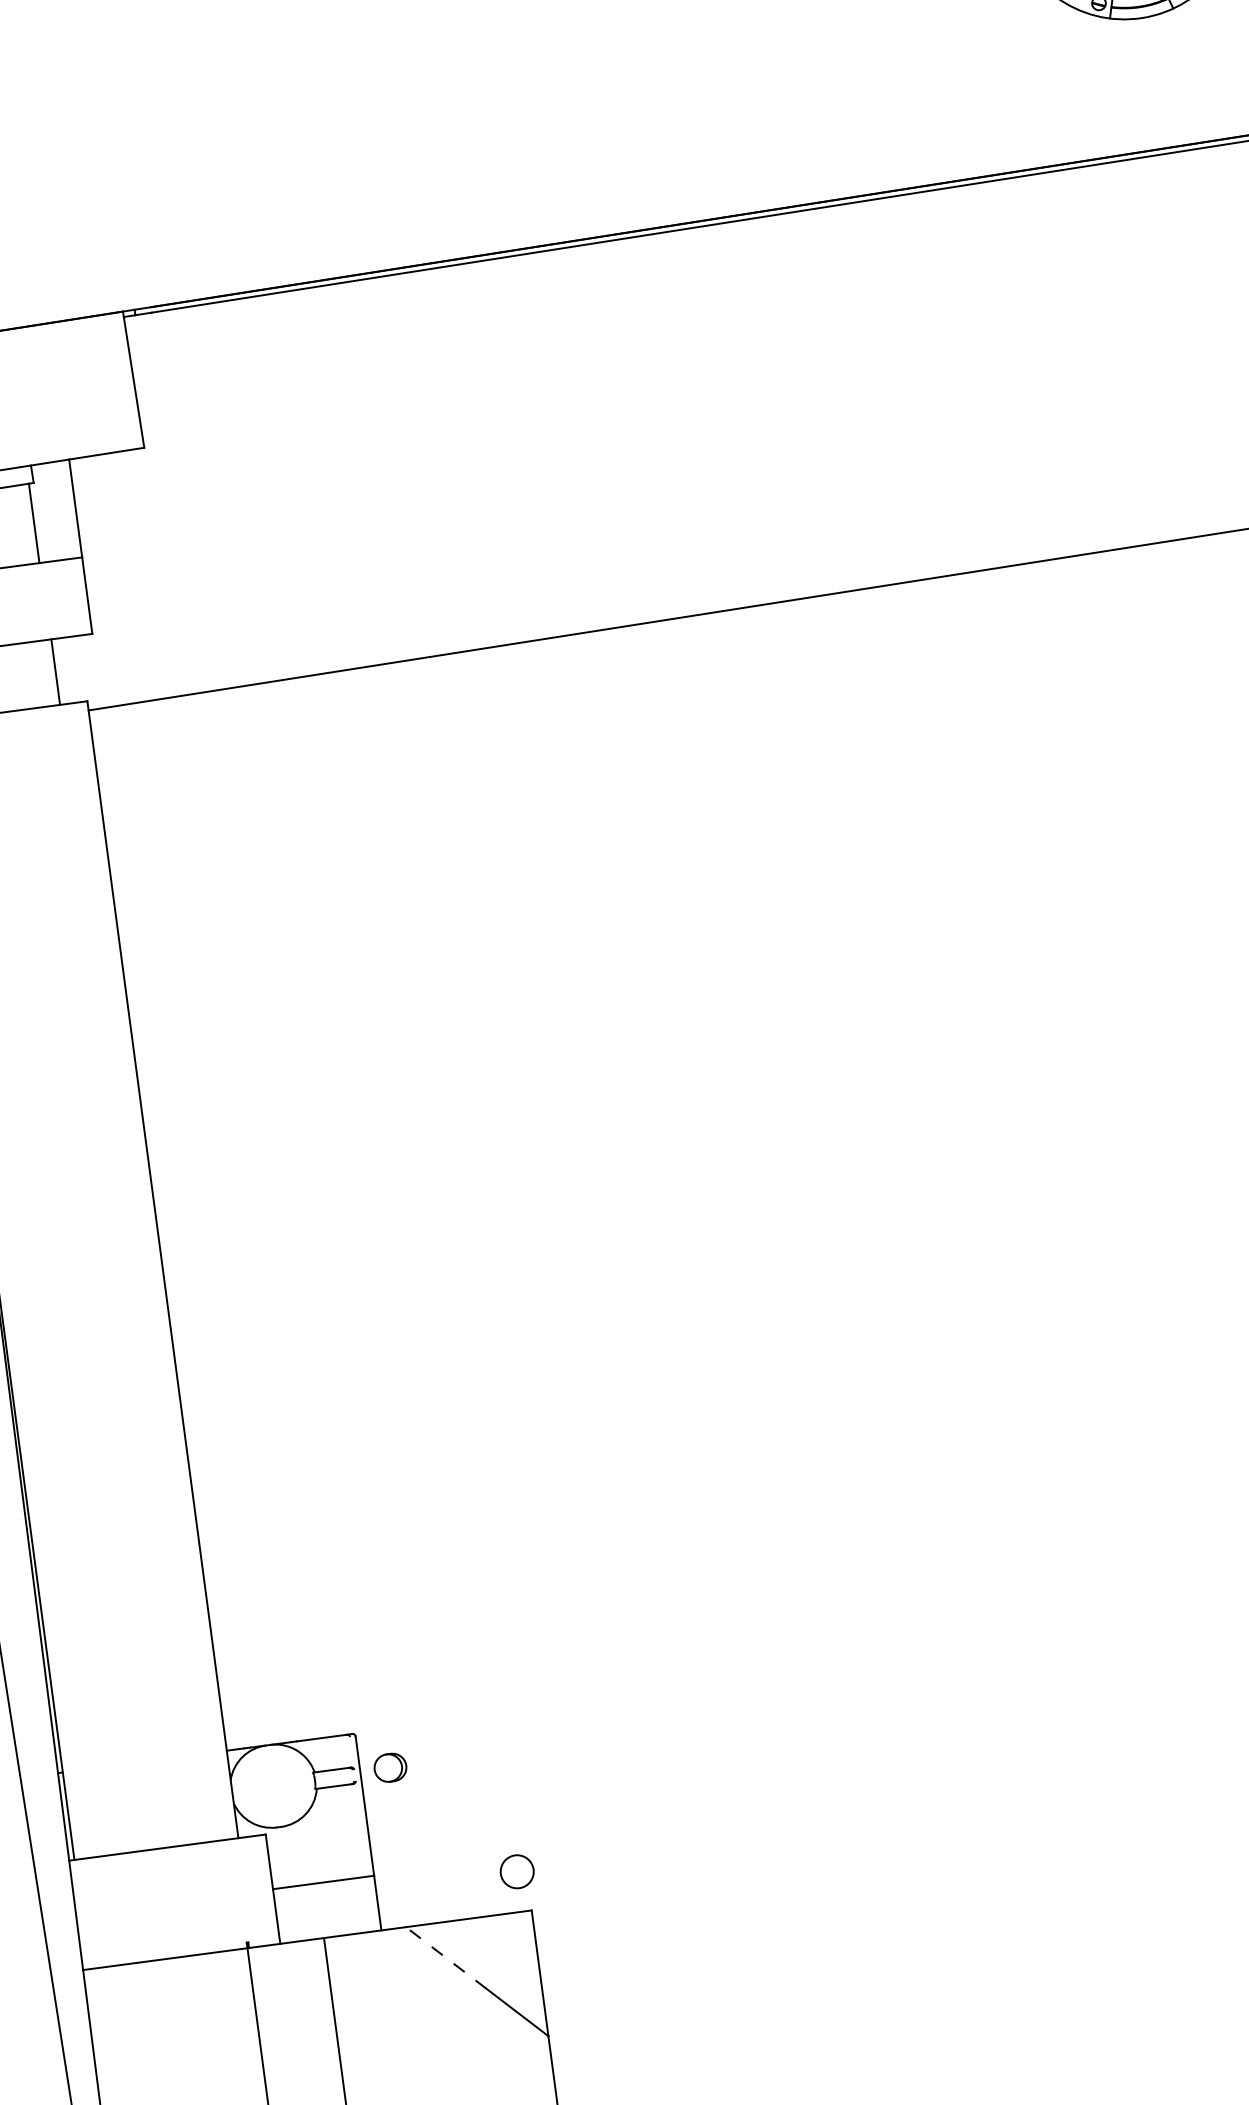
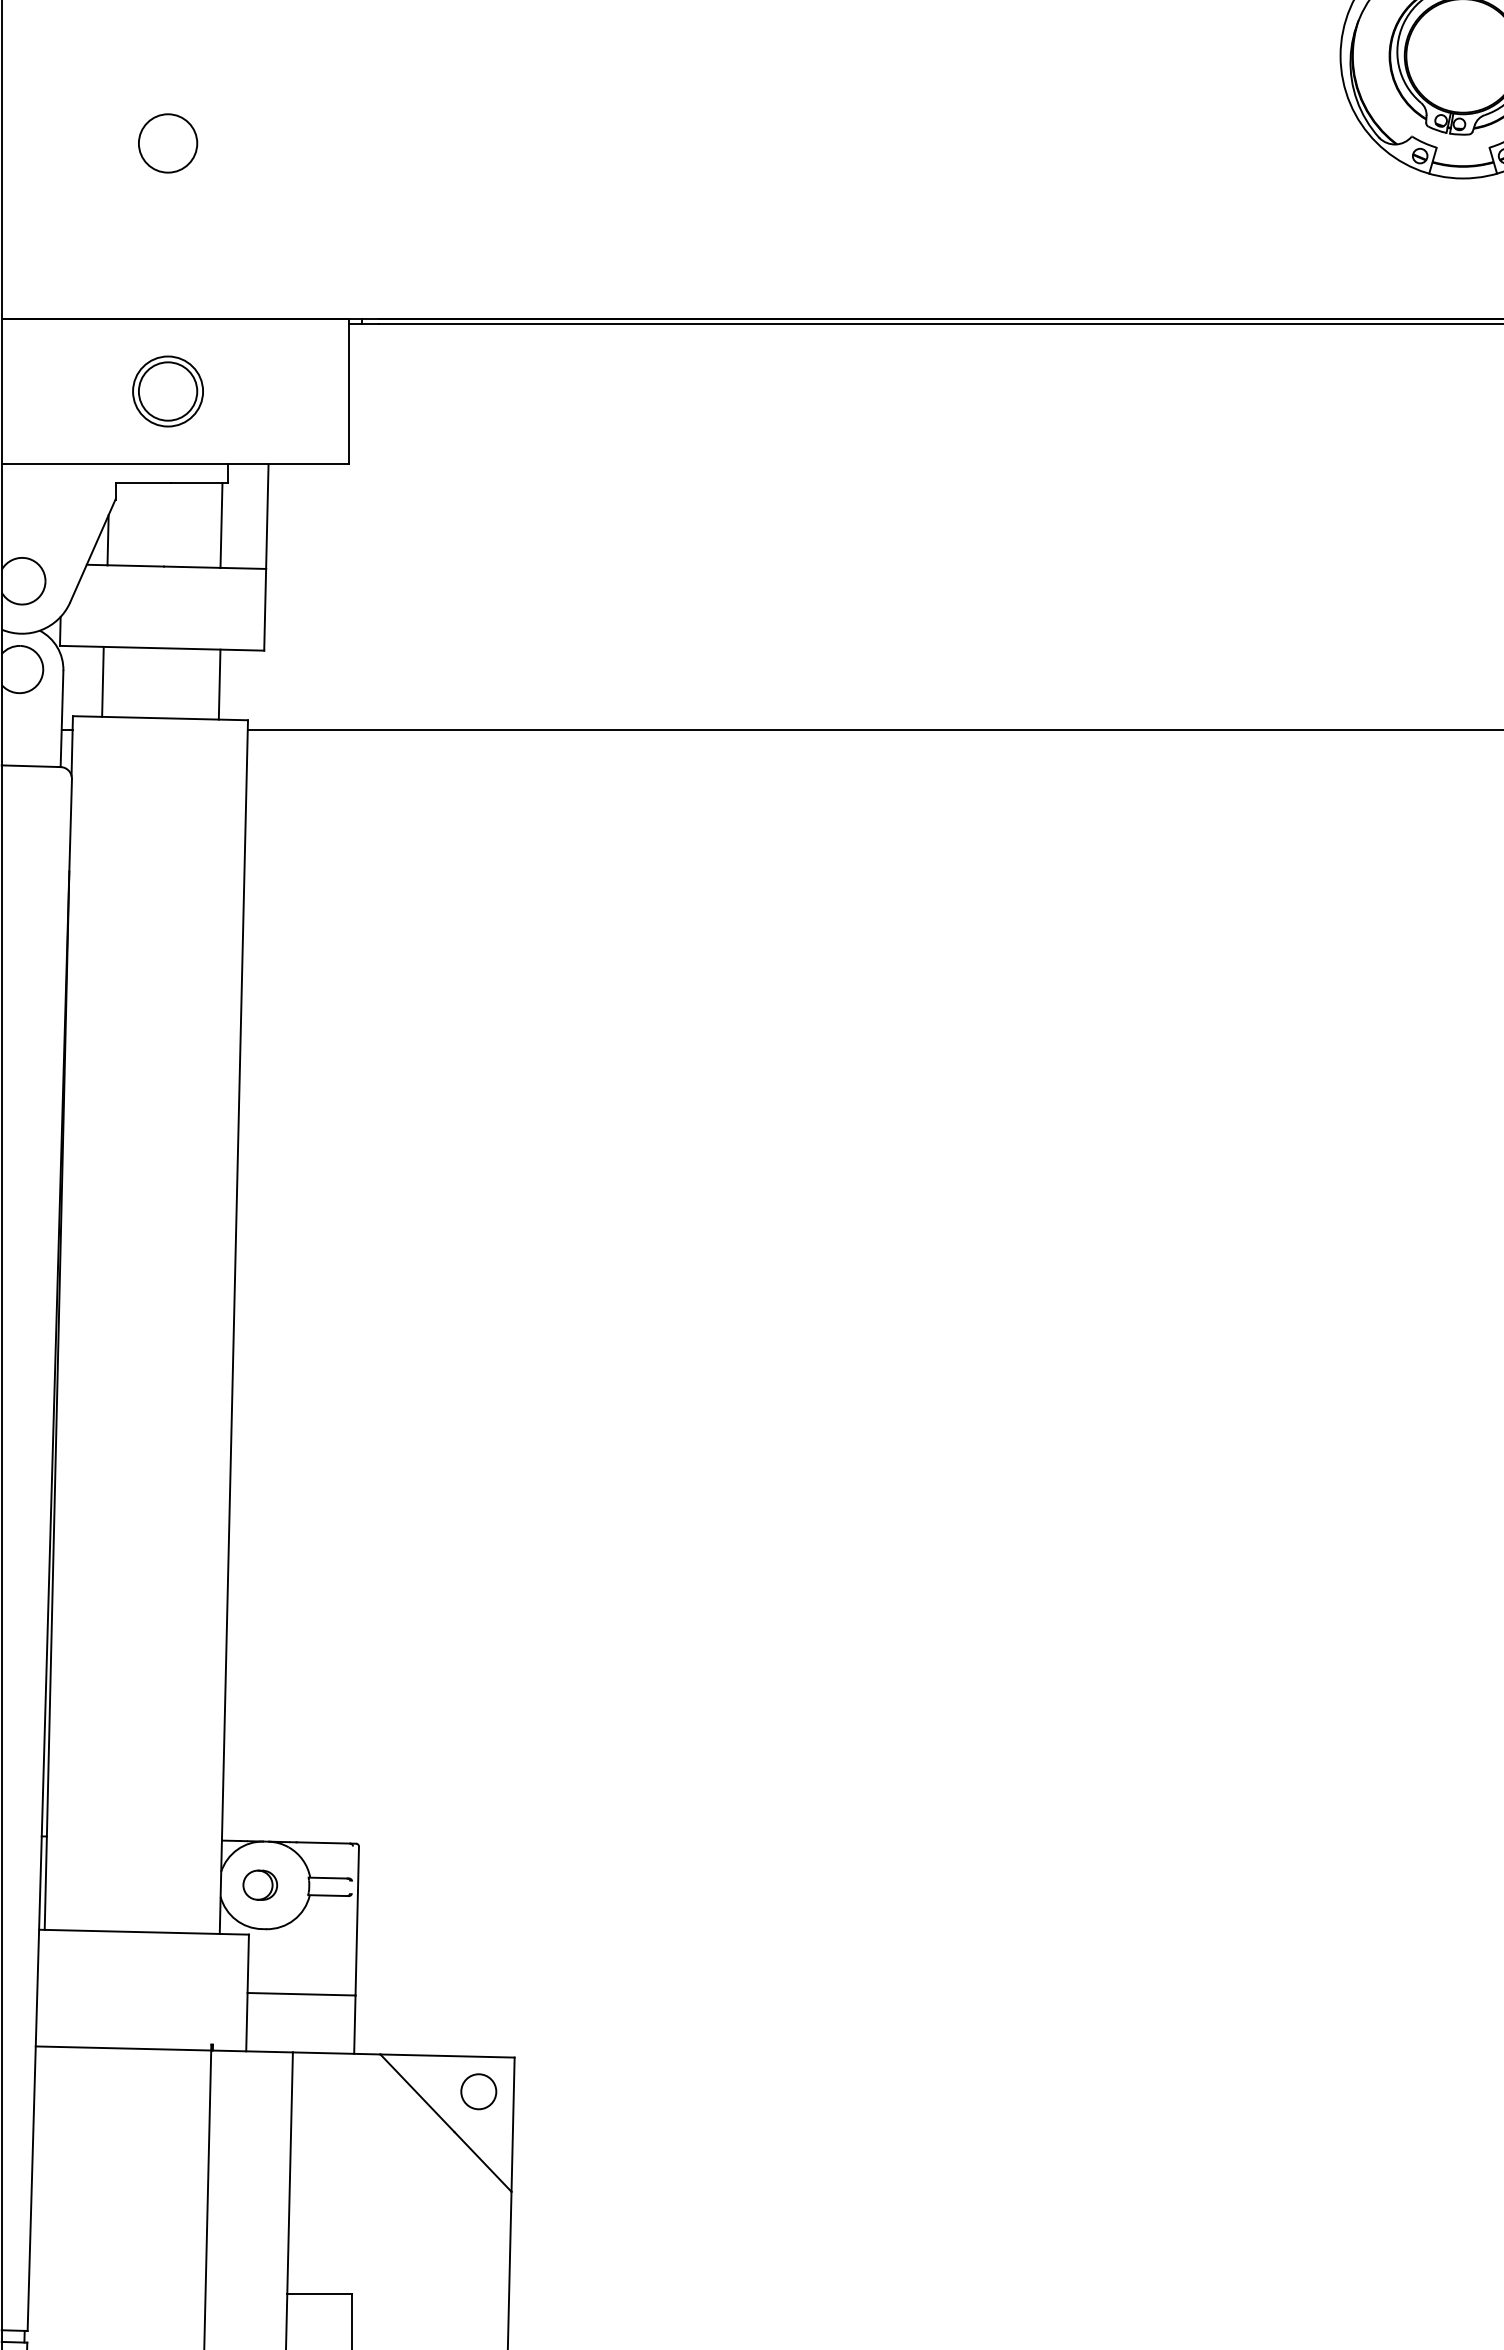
part: (390, 1767) -> (260, 1884), moved
circle: (516, 1871) -> (478, 2091), moved
line: (446, 1958) -> (417, 2093), dashed -> solid

